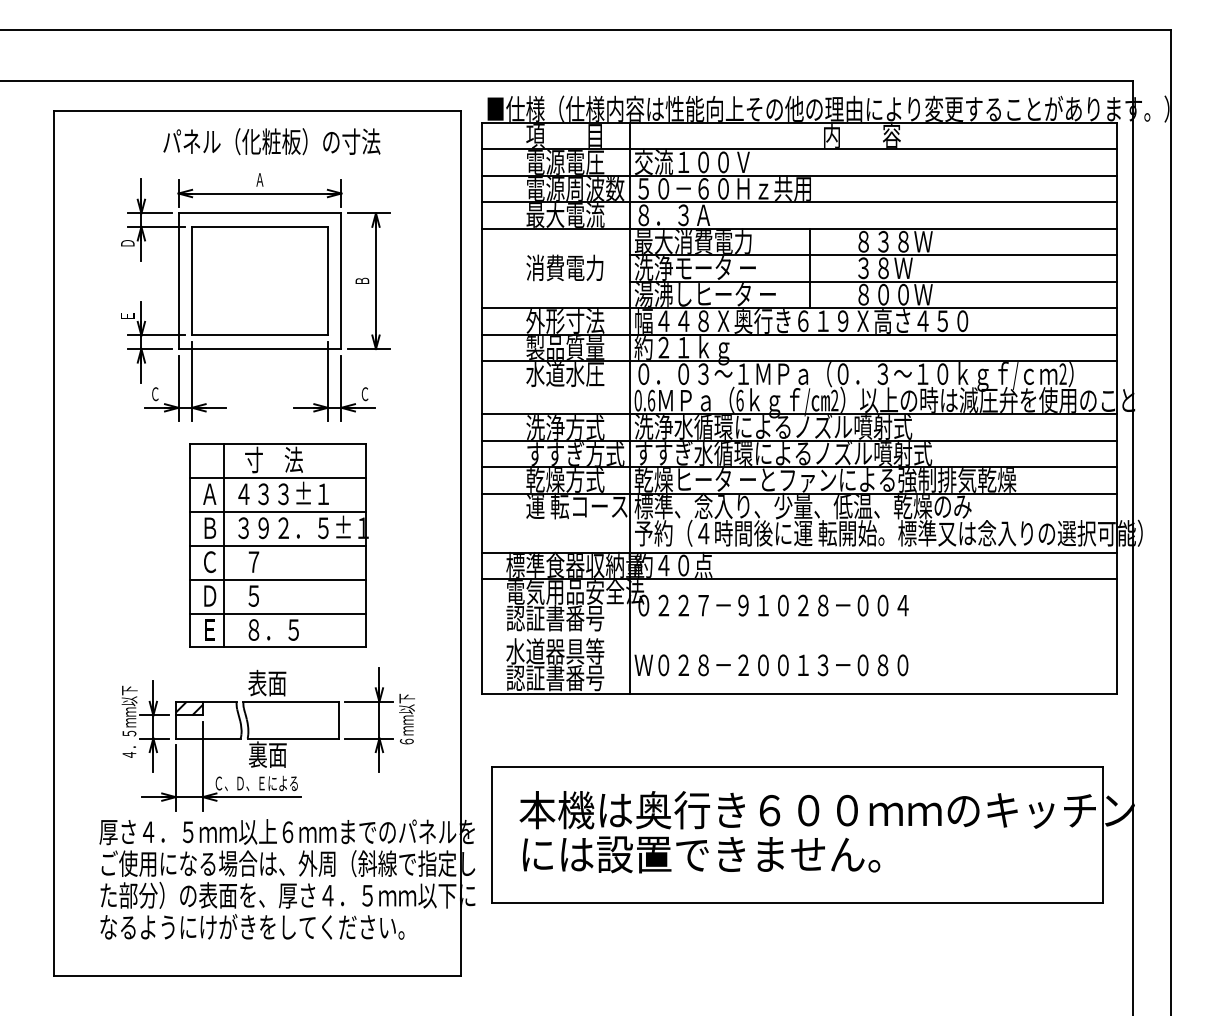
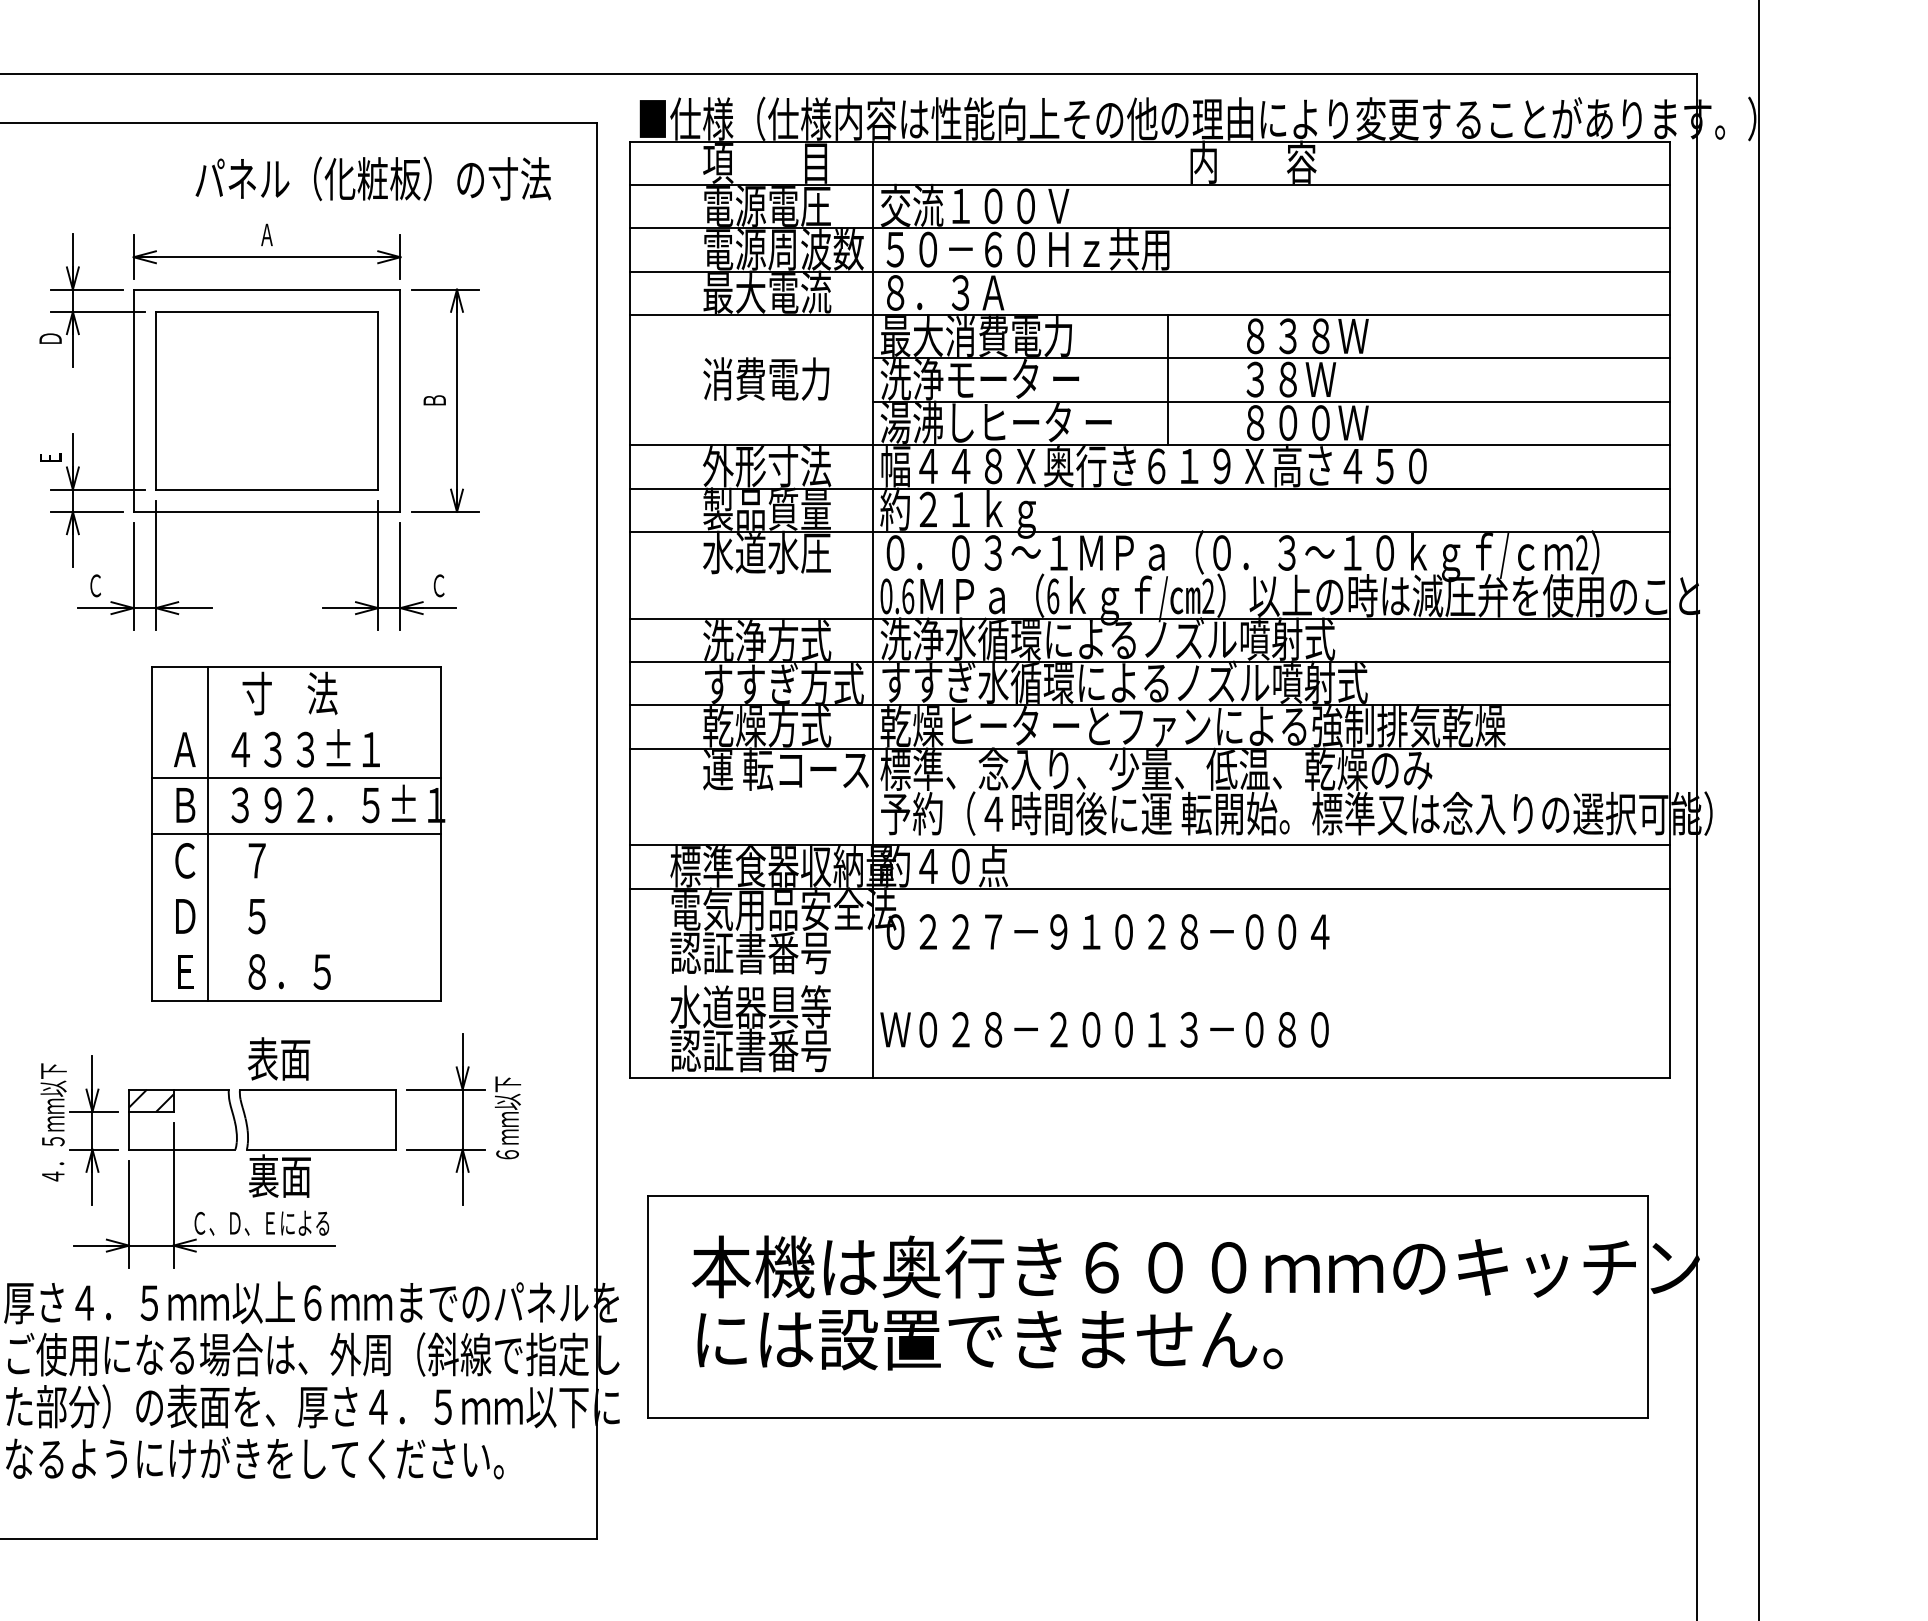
text: (271, 141) -> (372, 178), moved
line: (277, 477) -> (295, 722), removed
line: (277, 579) -> (295, 889), removed
line: (277, 613) -> (295, 944), removed

